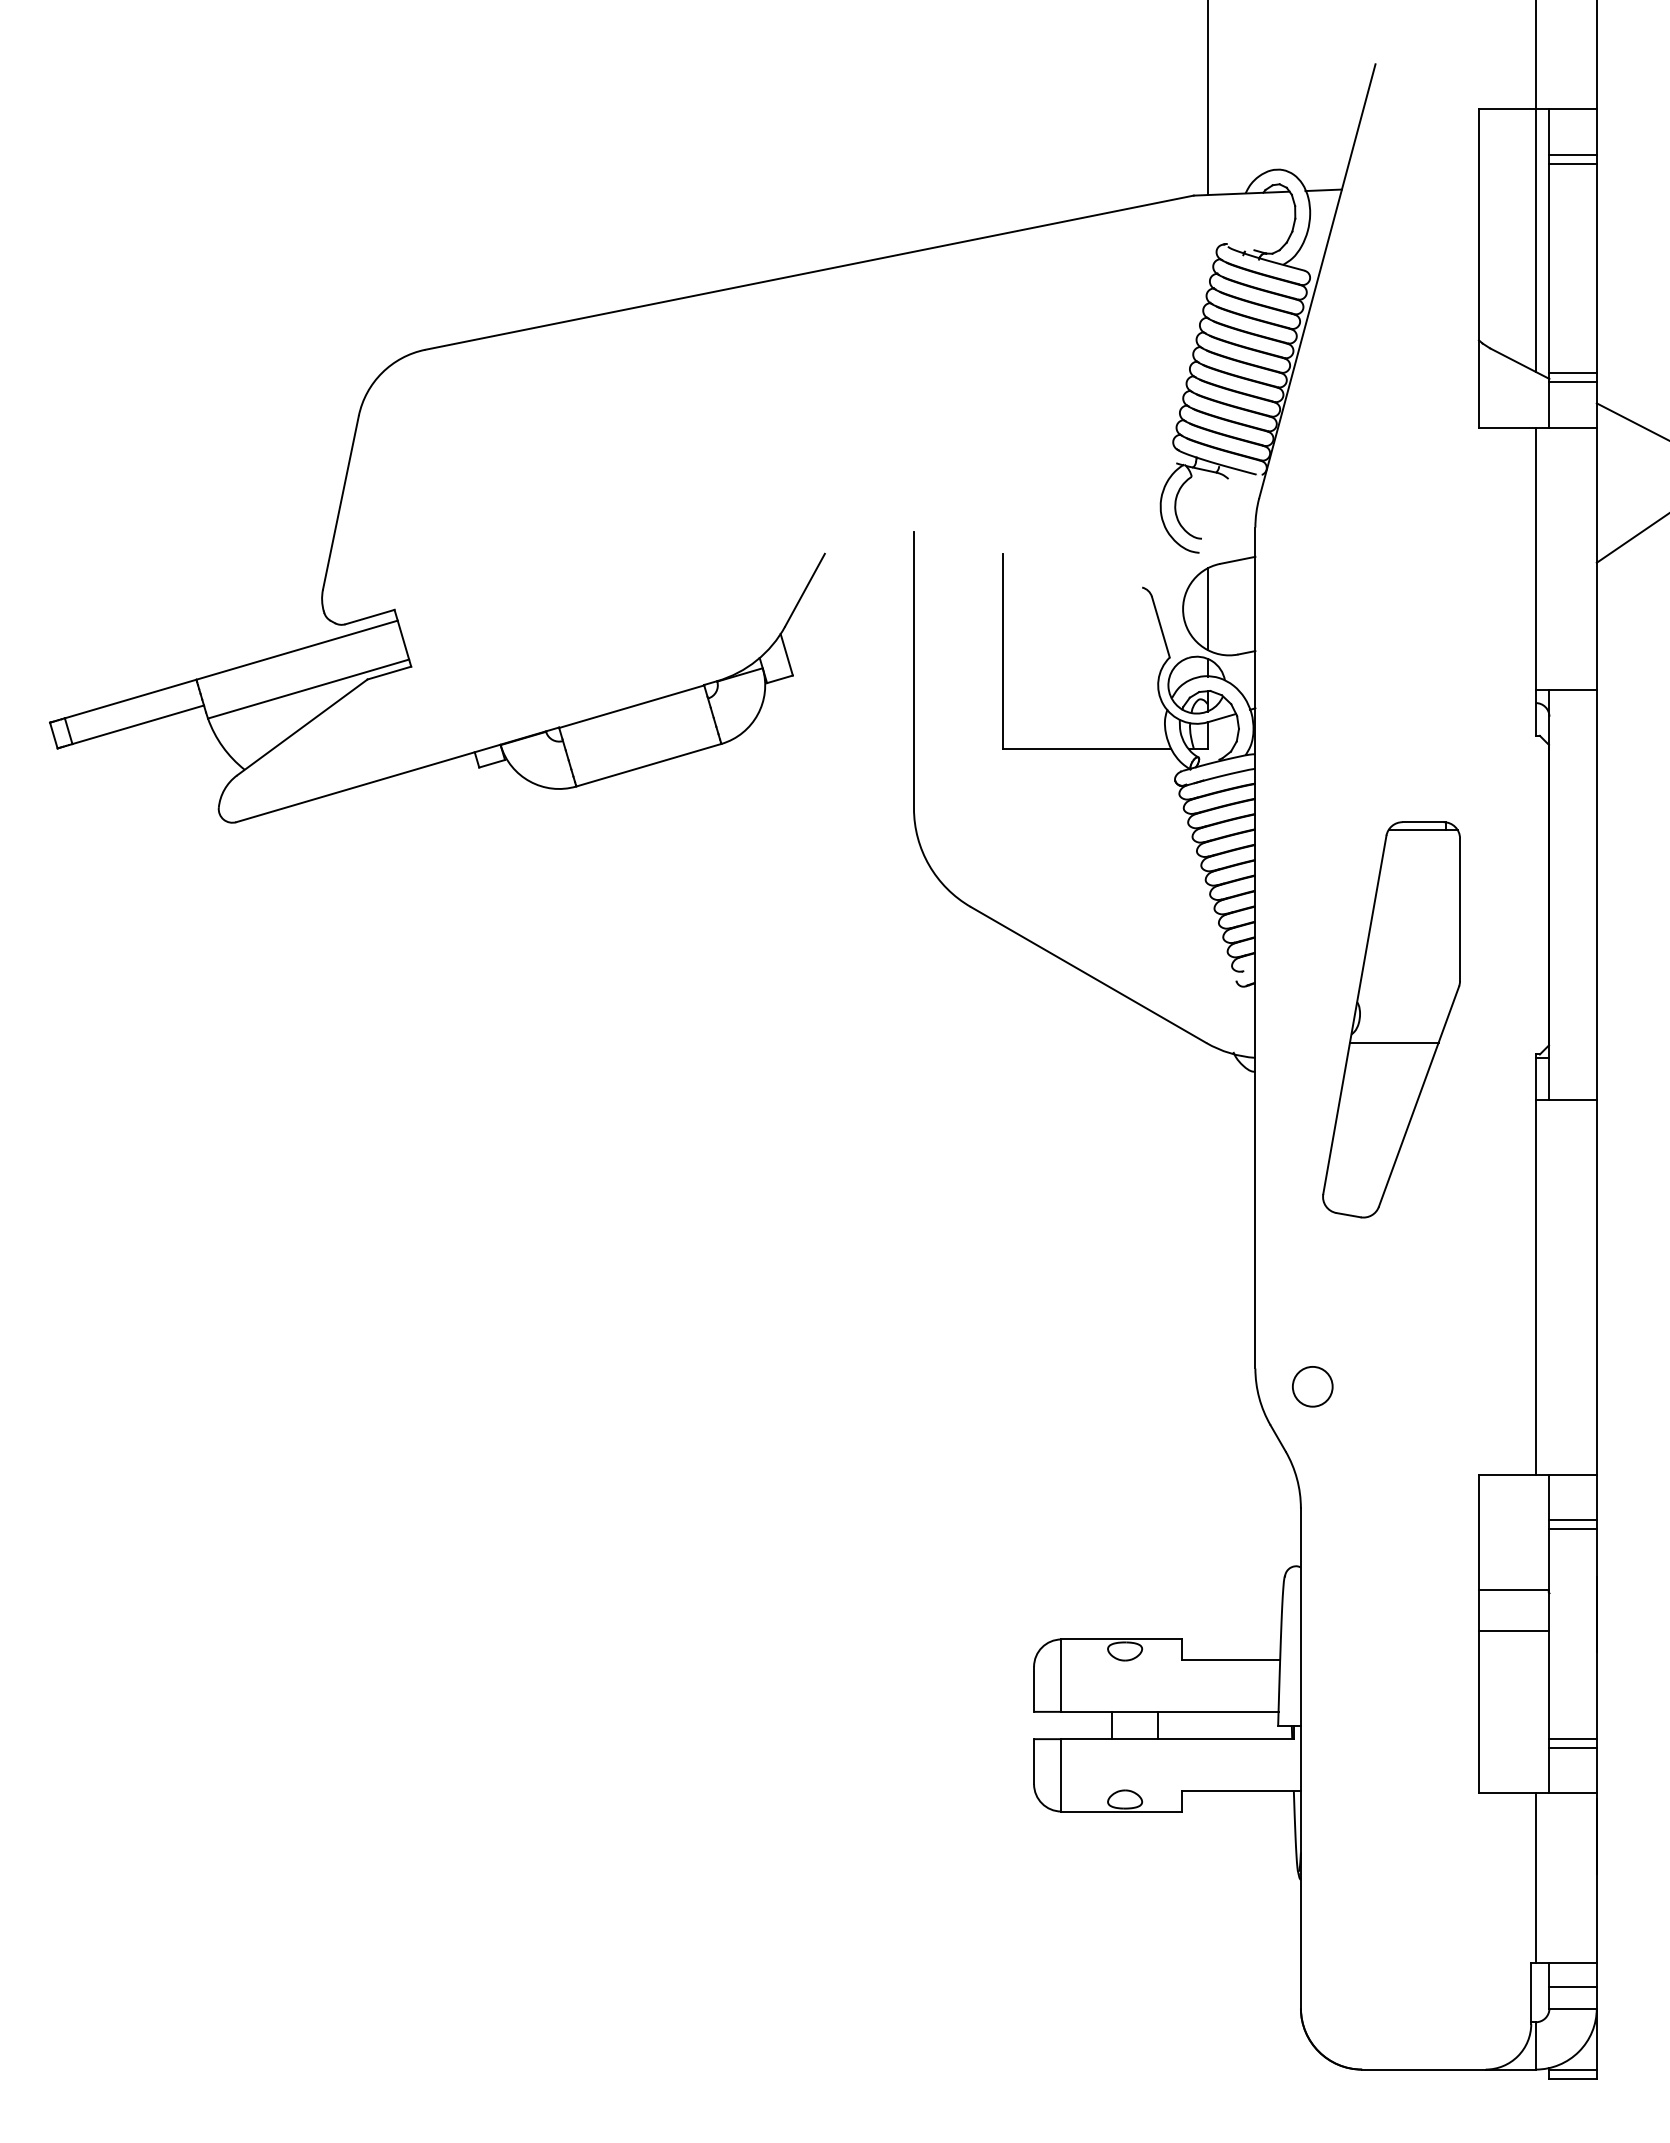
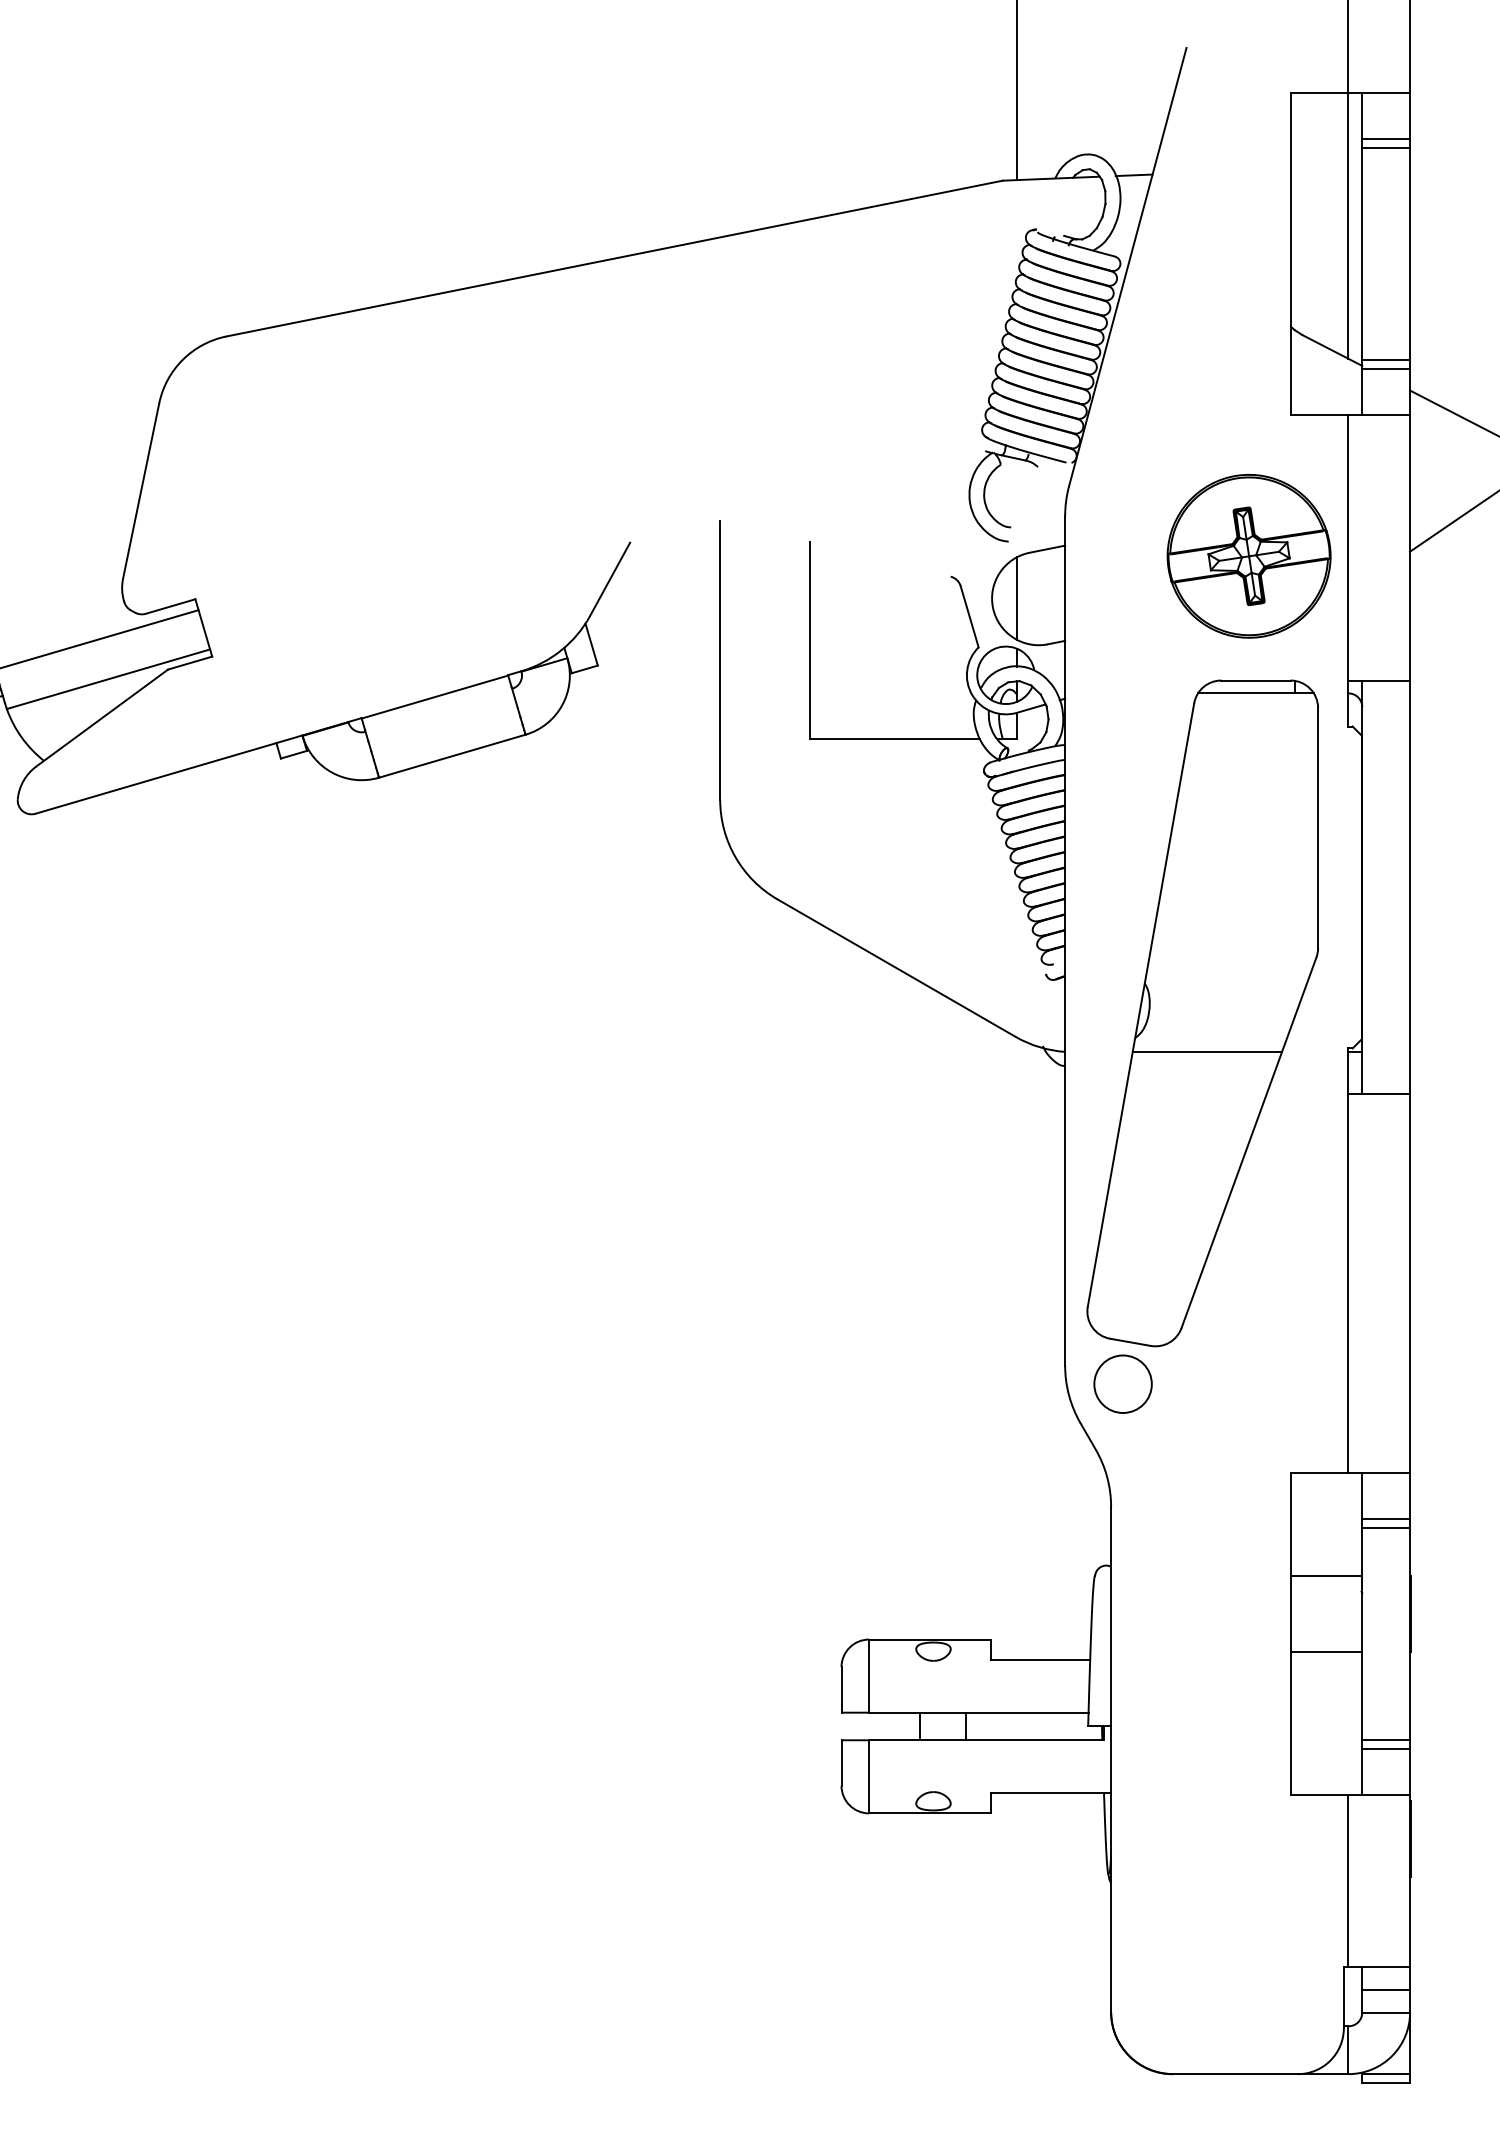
part: (1436, 566) -> (1248, 555), added
part: (1391, 1019) -> (1202, 1013), size x1.67
circle: (1312, 1386) -> (1122, 1383), size x1.43
line: (1513, 1590) -> (1325, 1652), moved
line: (1513, 1630) -> (1325, 1575), moved

